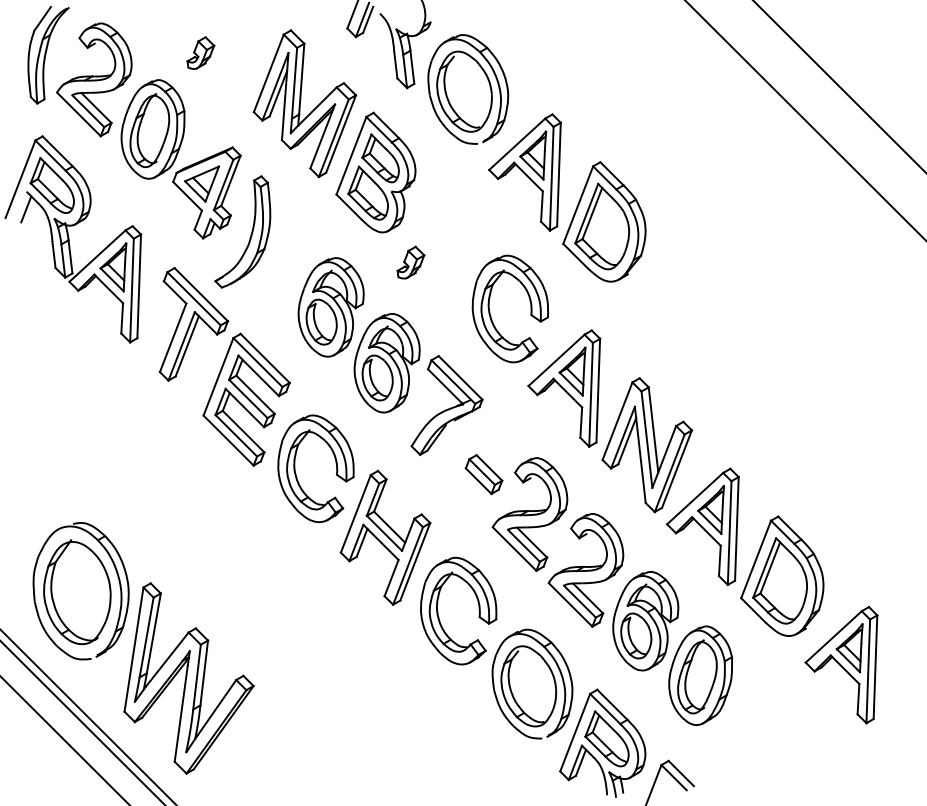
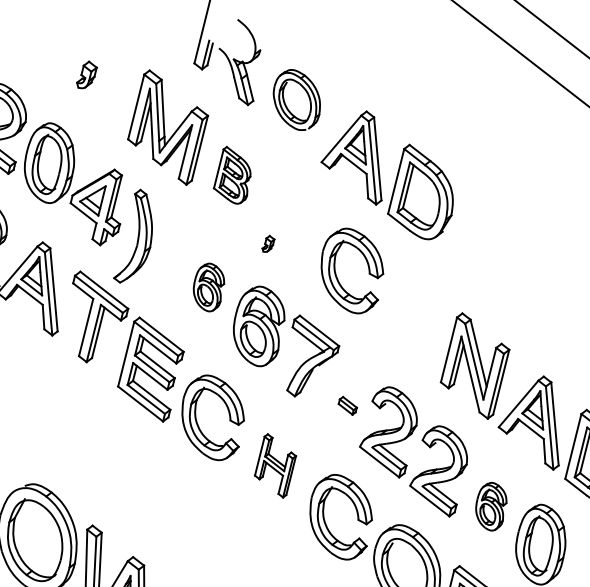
part: (200, 52) -> (86, 74), moved
part: (468, 89) -> (297, 100), size x0.7
part: (375, 172) -> (231, 175), size x0.6
part: (410, 262) -> (268, 243), size x0.6
part: (330, 307) -> (208, 287), size x0.6
part: (564, 388) -> (403, 329), removed
part: (483, 474) -> (347, 405), size x0.6
part: (385, 537) -> (275, 465), size x0.6
part: (645, 621) -> (491, 506), size x0.6

